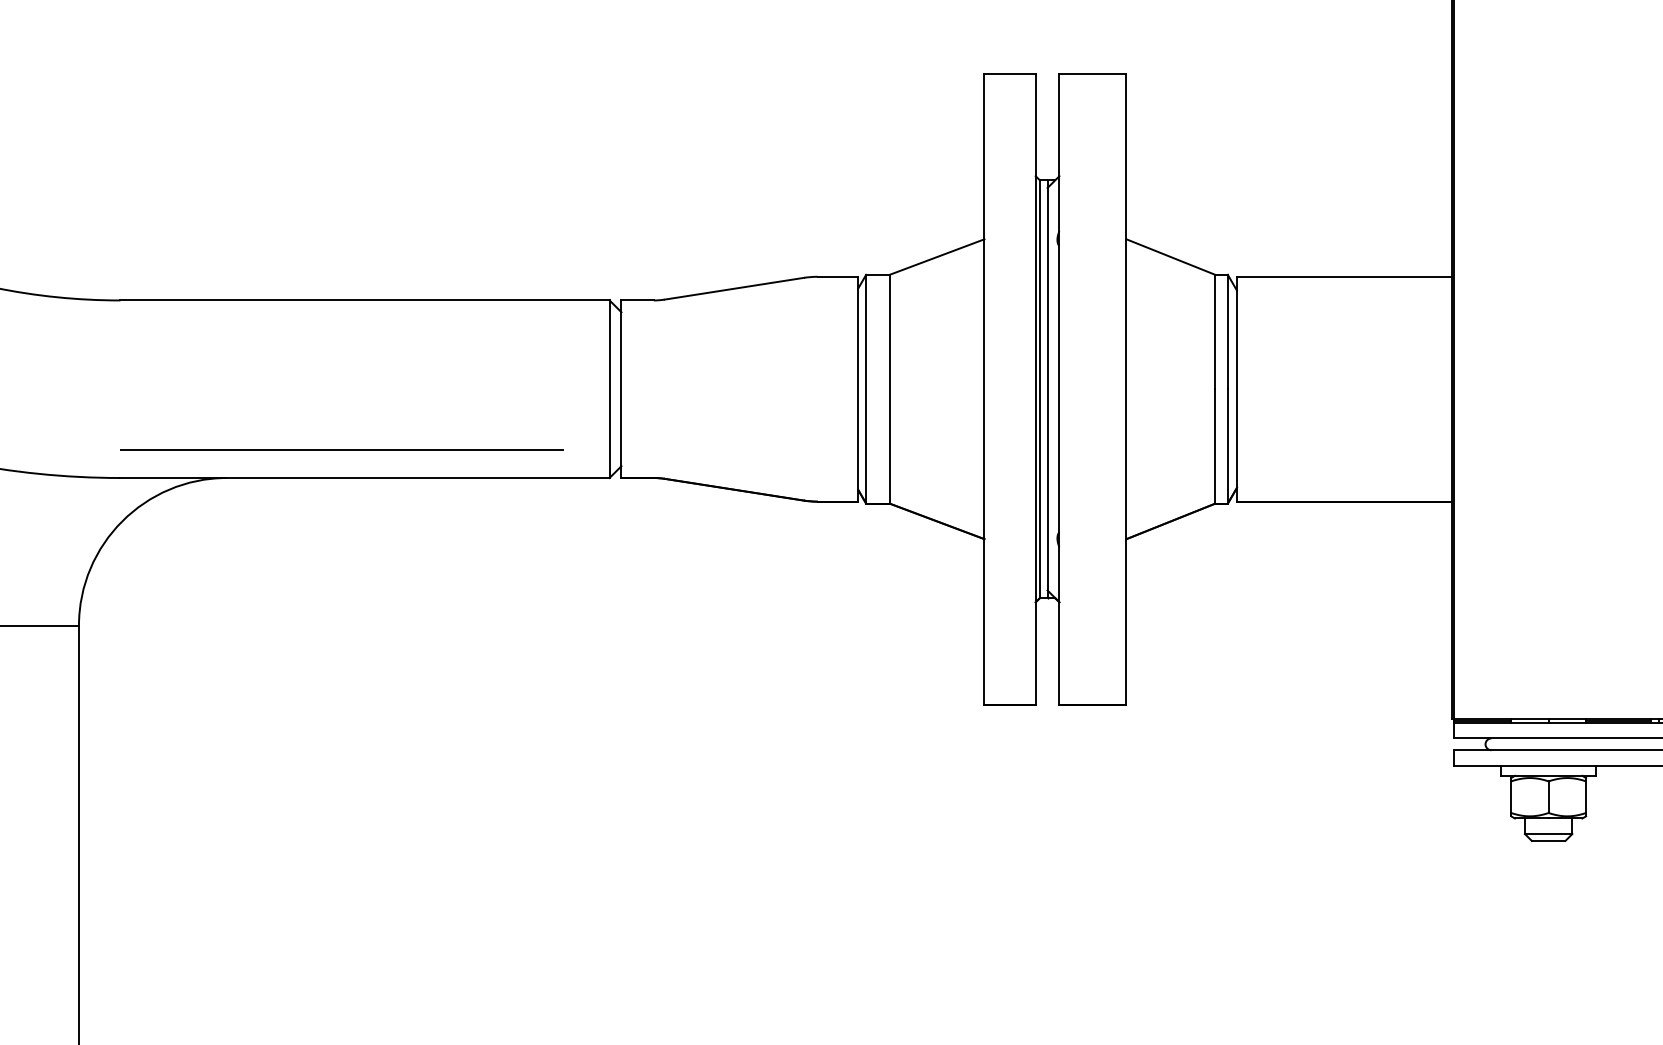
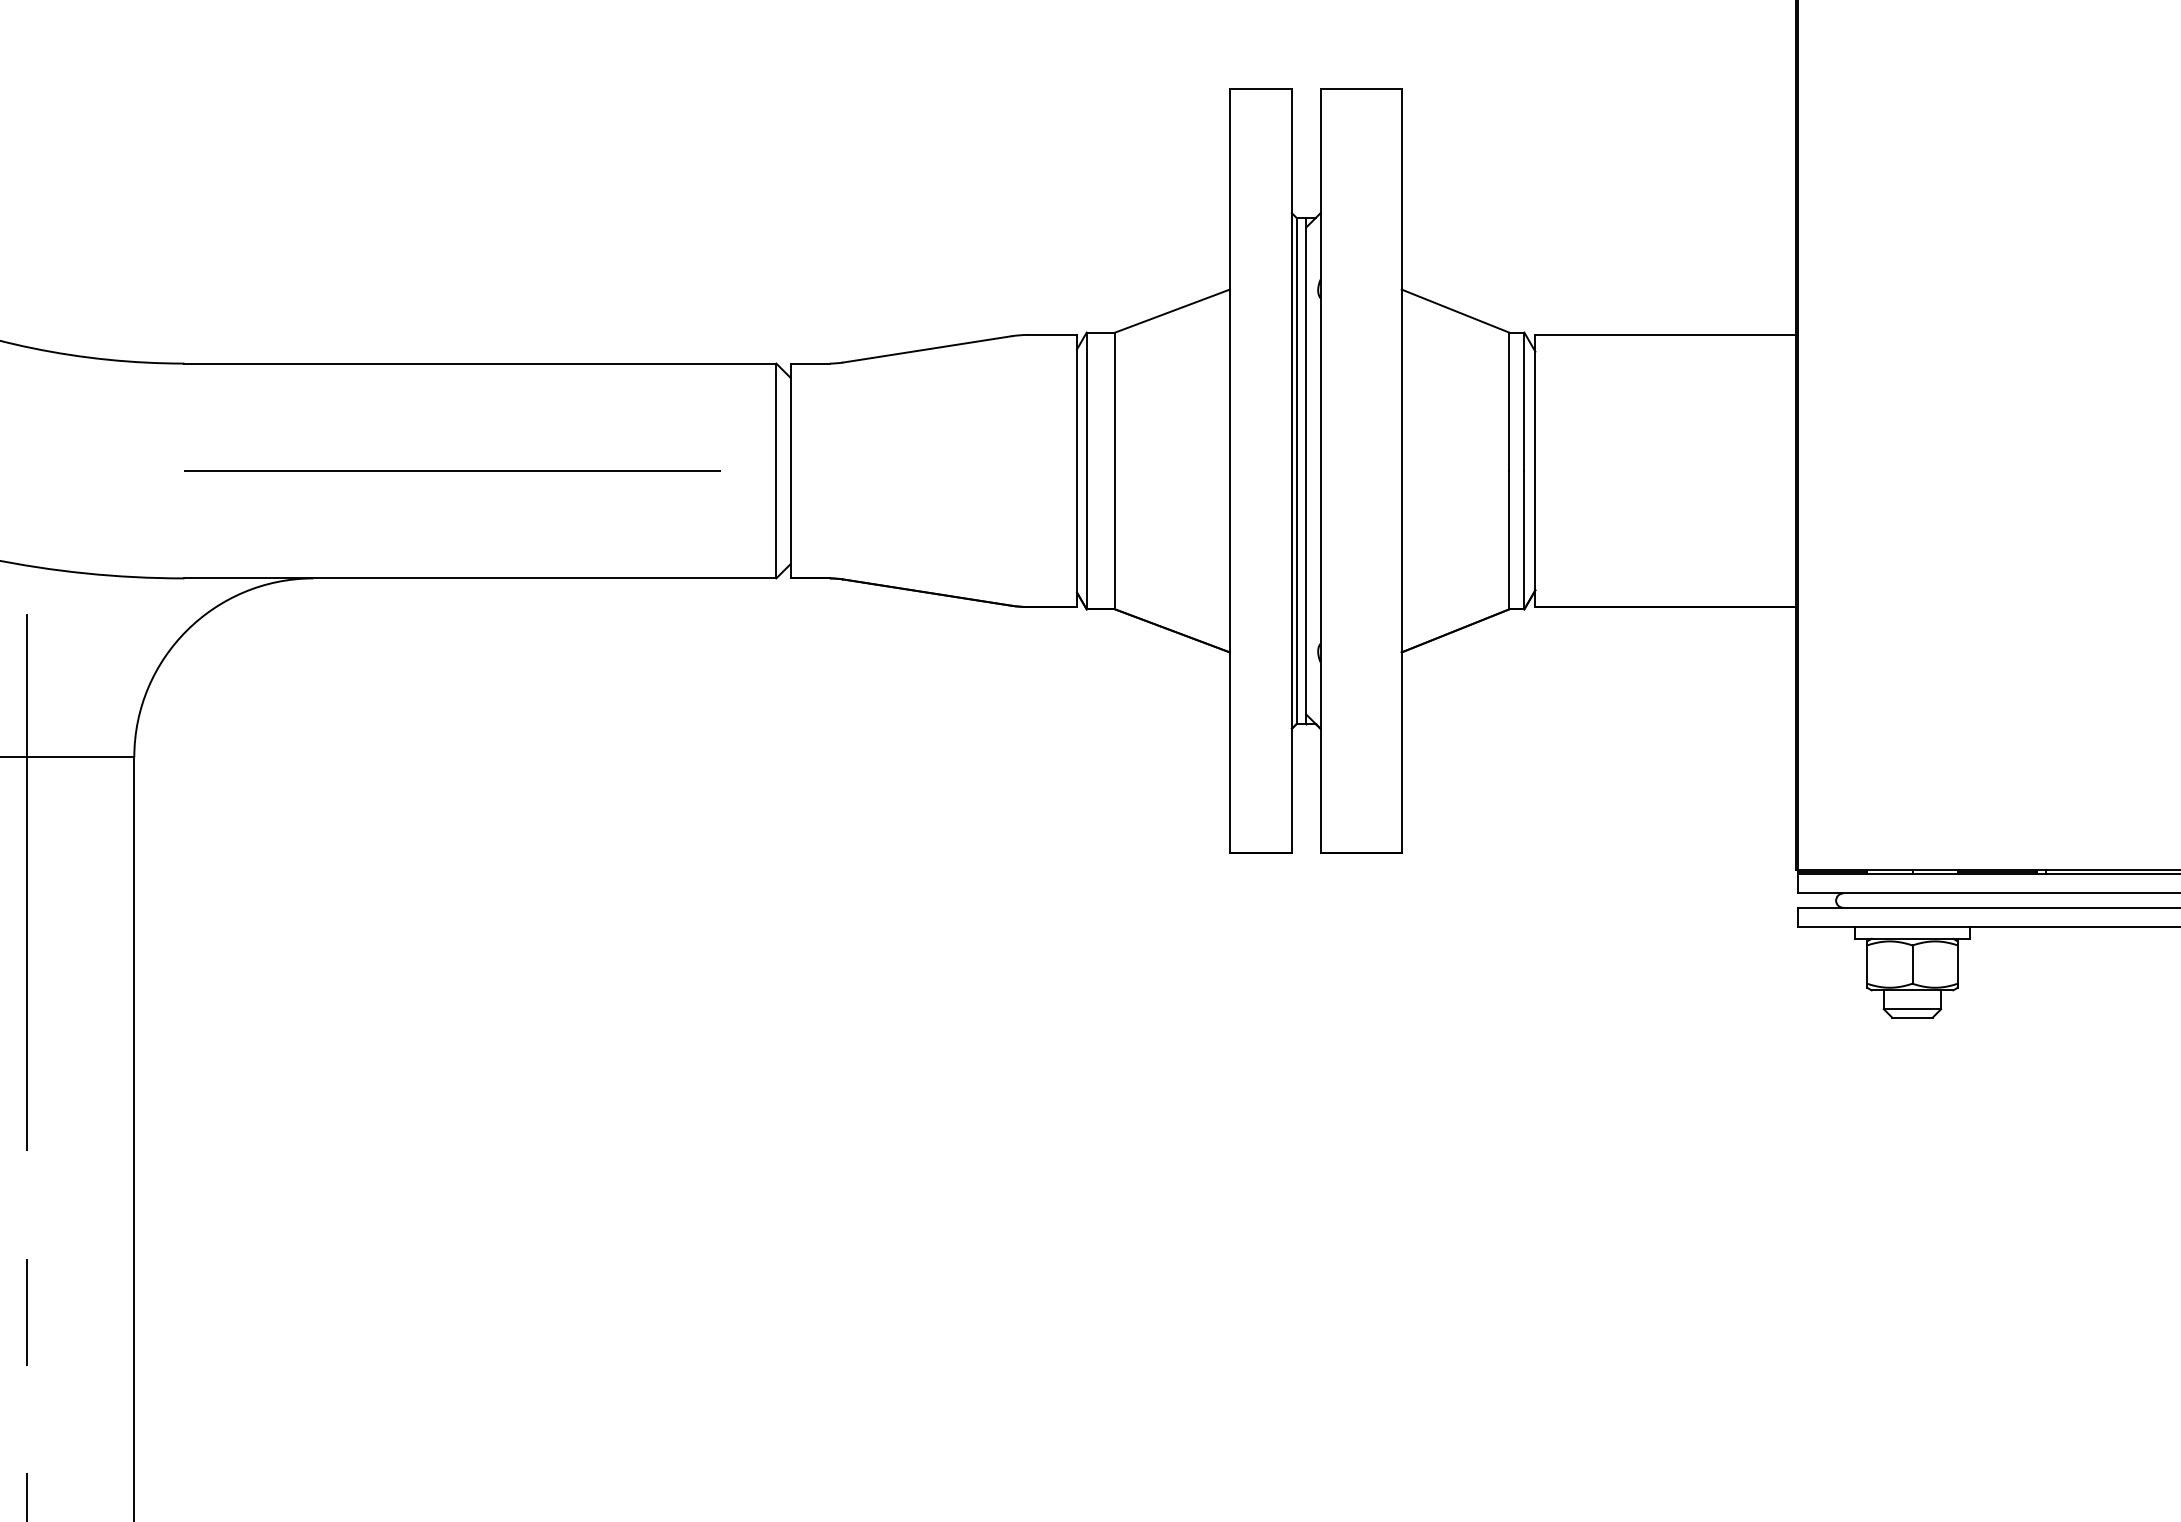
line: (341, 449) -> (452, 470), moved

